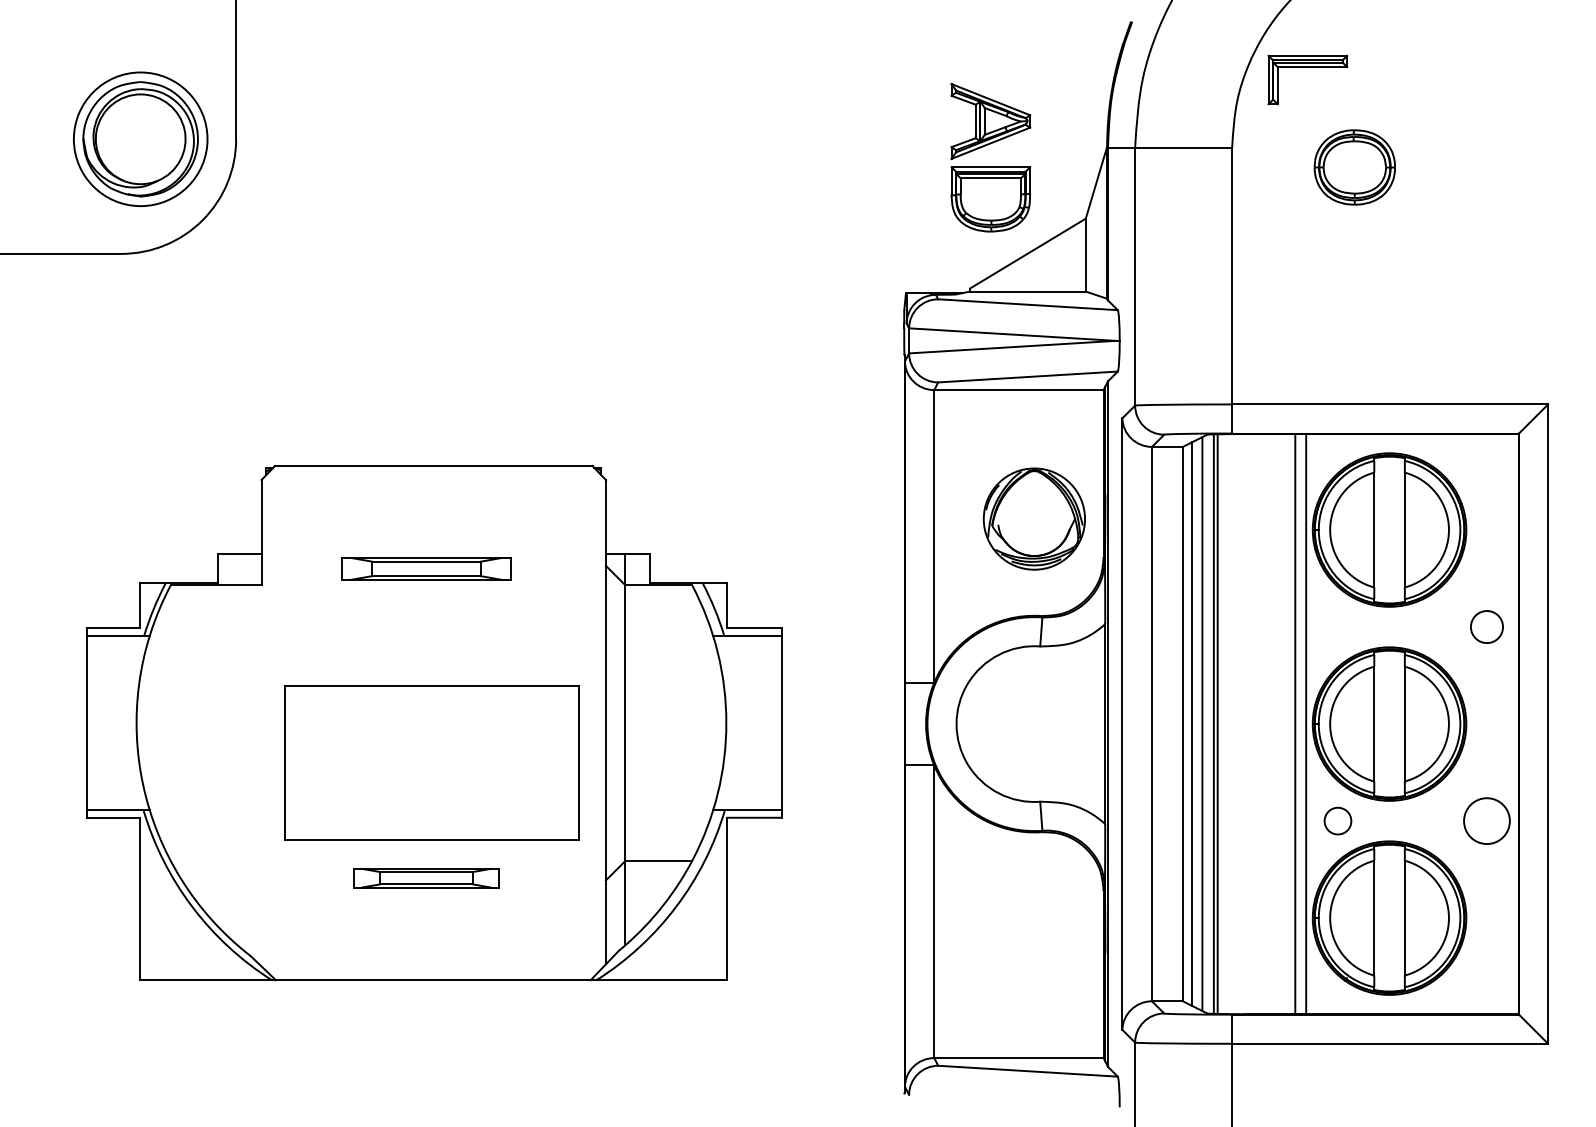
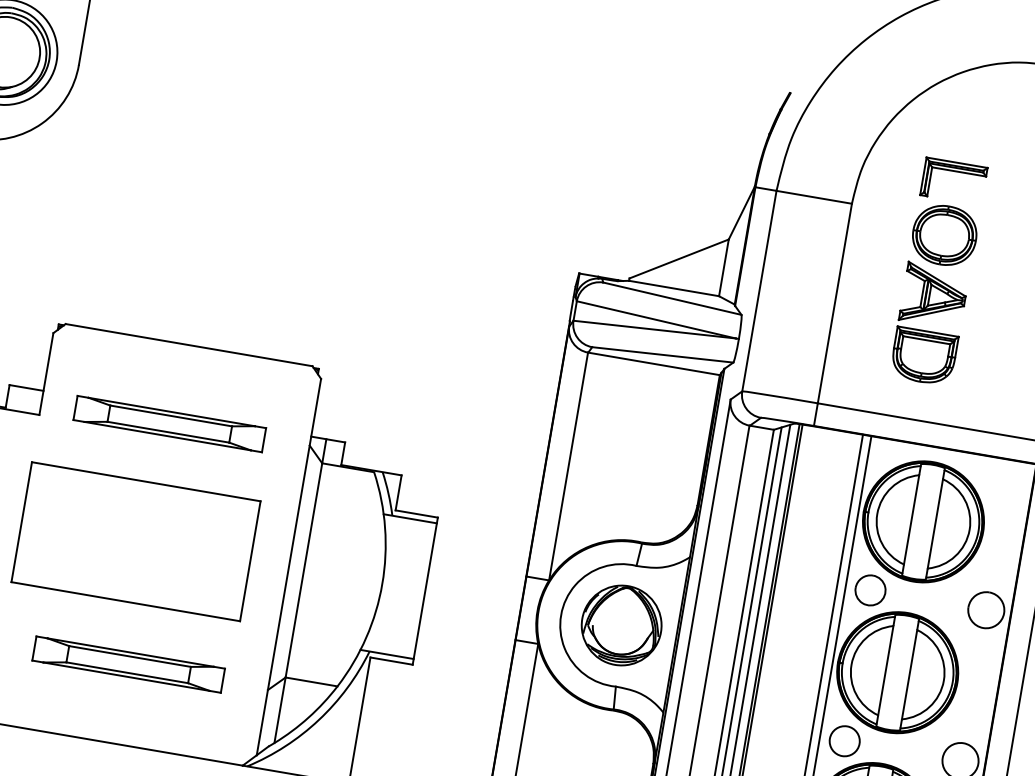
part: (1307, 67) -> (955, 171), moved
part: (990, 166) -> (928, 331), moved
part: (1033, 518) -> (621, 624), moved
part: (426, 568) -> (169, 423), size x1.43
part: (1486, 626) -> (986, 609), size x1.43
part: (1337, 627) -> (870, 590), added
part: (431, 762) -> (135, 541), moved
circle: (1337, 821) -> (844, 741), size x1.43
part: (426, 877) -> (128, 663), size x1.67

